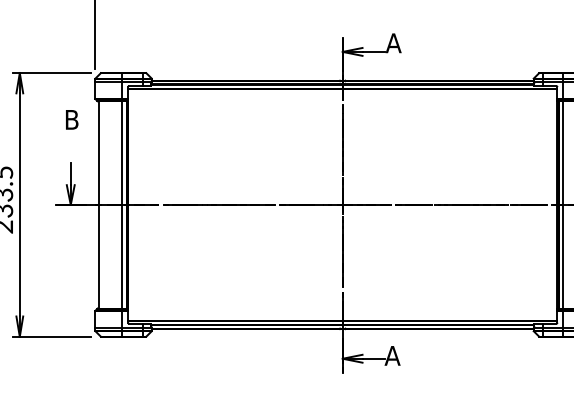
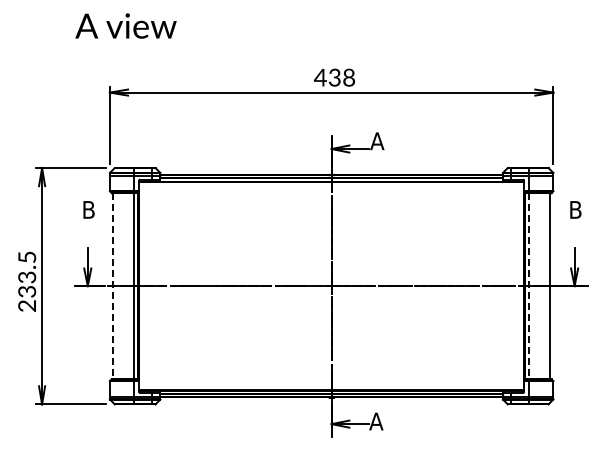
line: (99, 205) -> (113, 286), solid -> dashed
line: (563, 205) -> (529, 286), solid -> dashed

